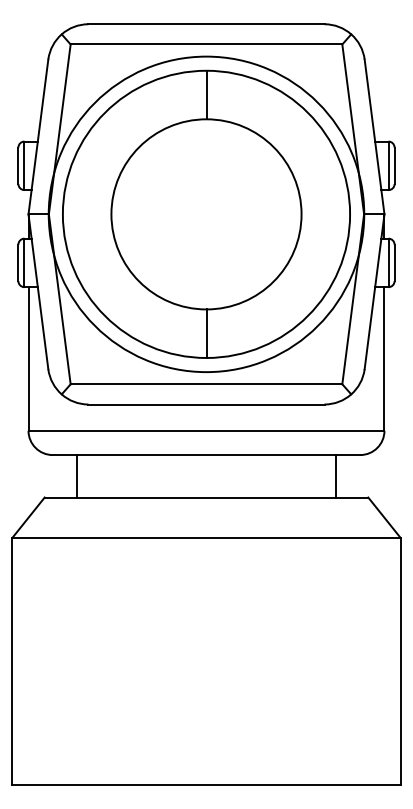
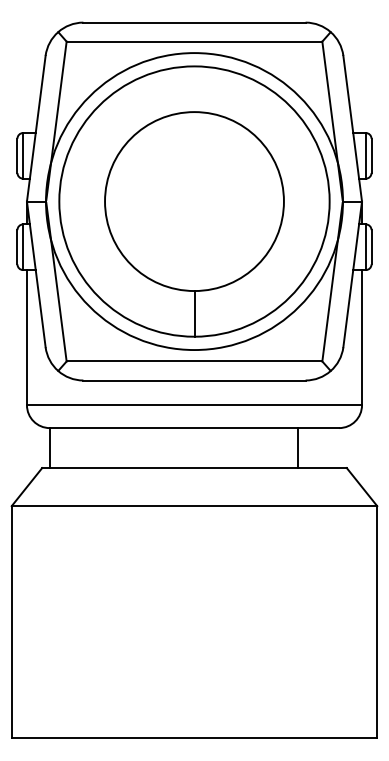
line: (206, 94) -> (194, 88), removed
line: (77, 476) -> (50, 448), moved
line: (335, 476) -> (297, 448), moved

